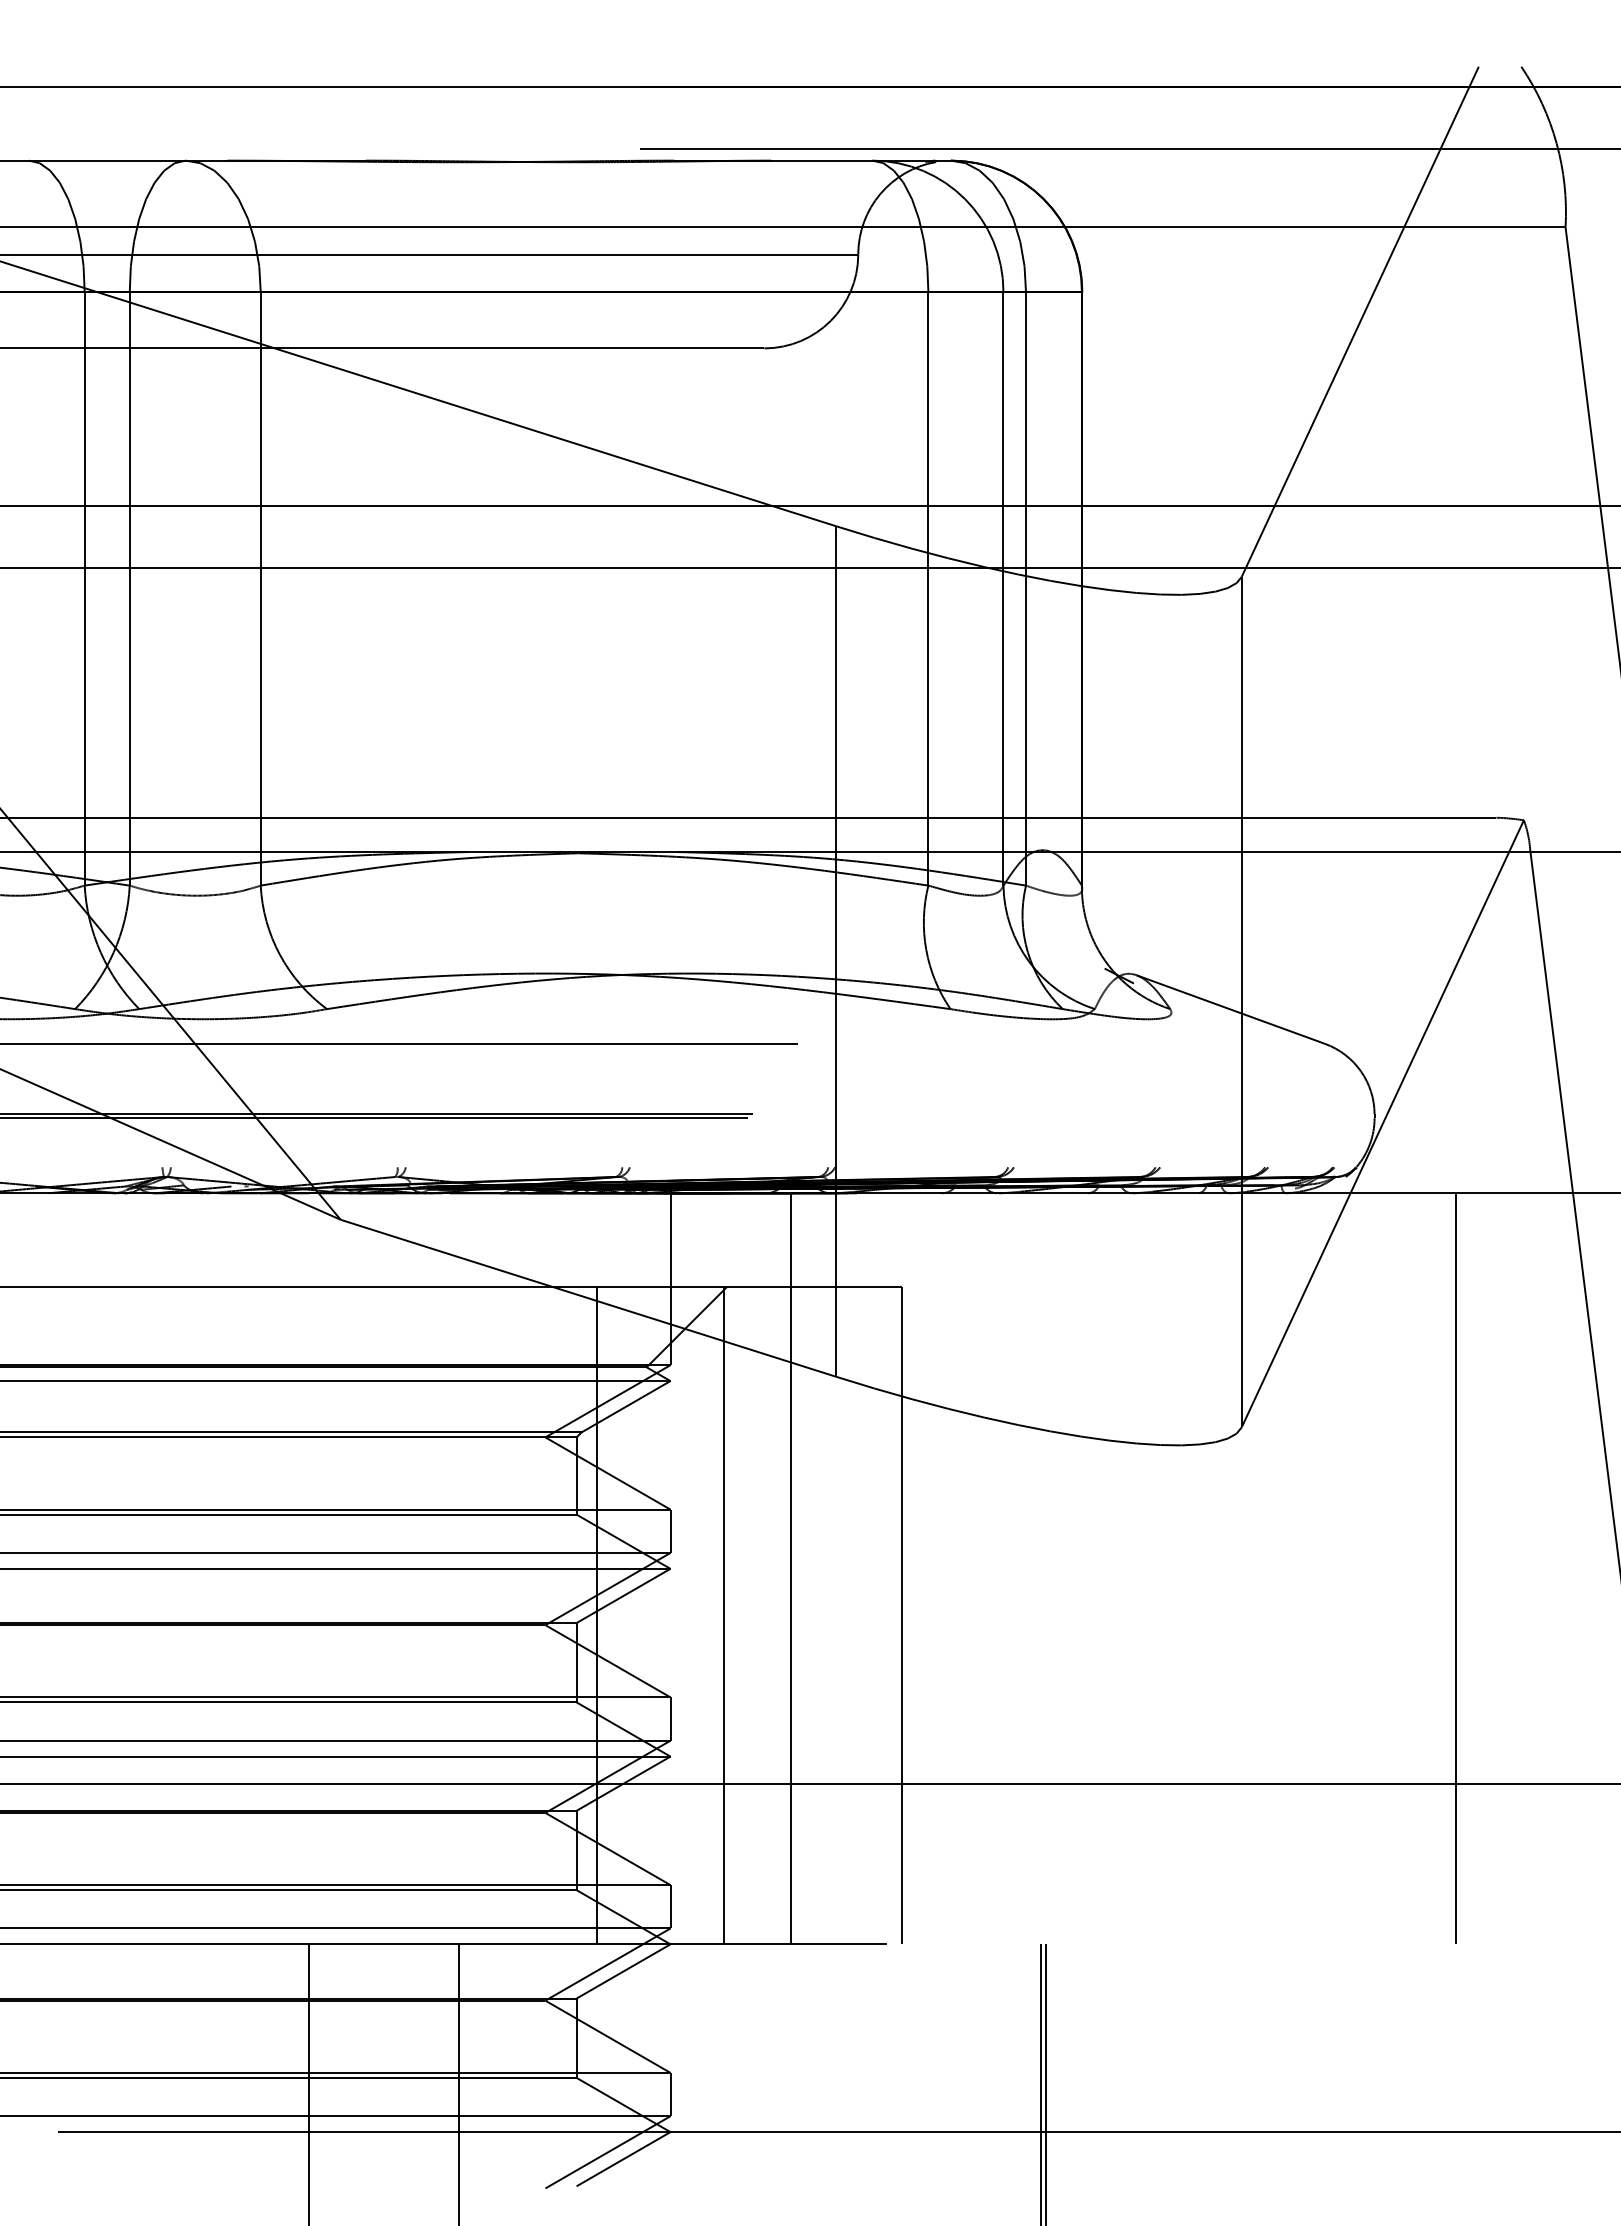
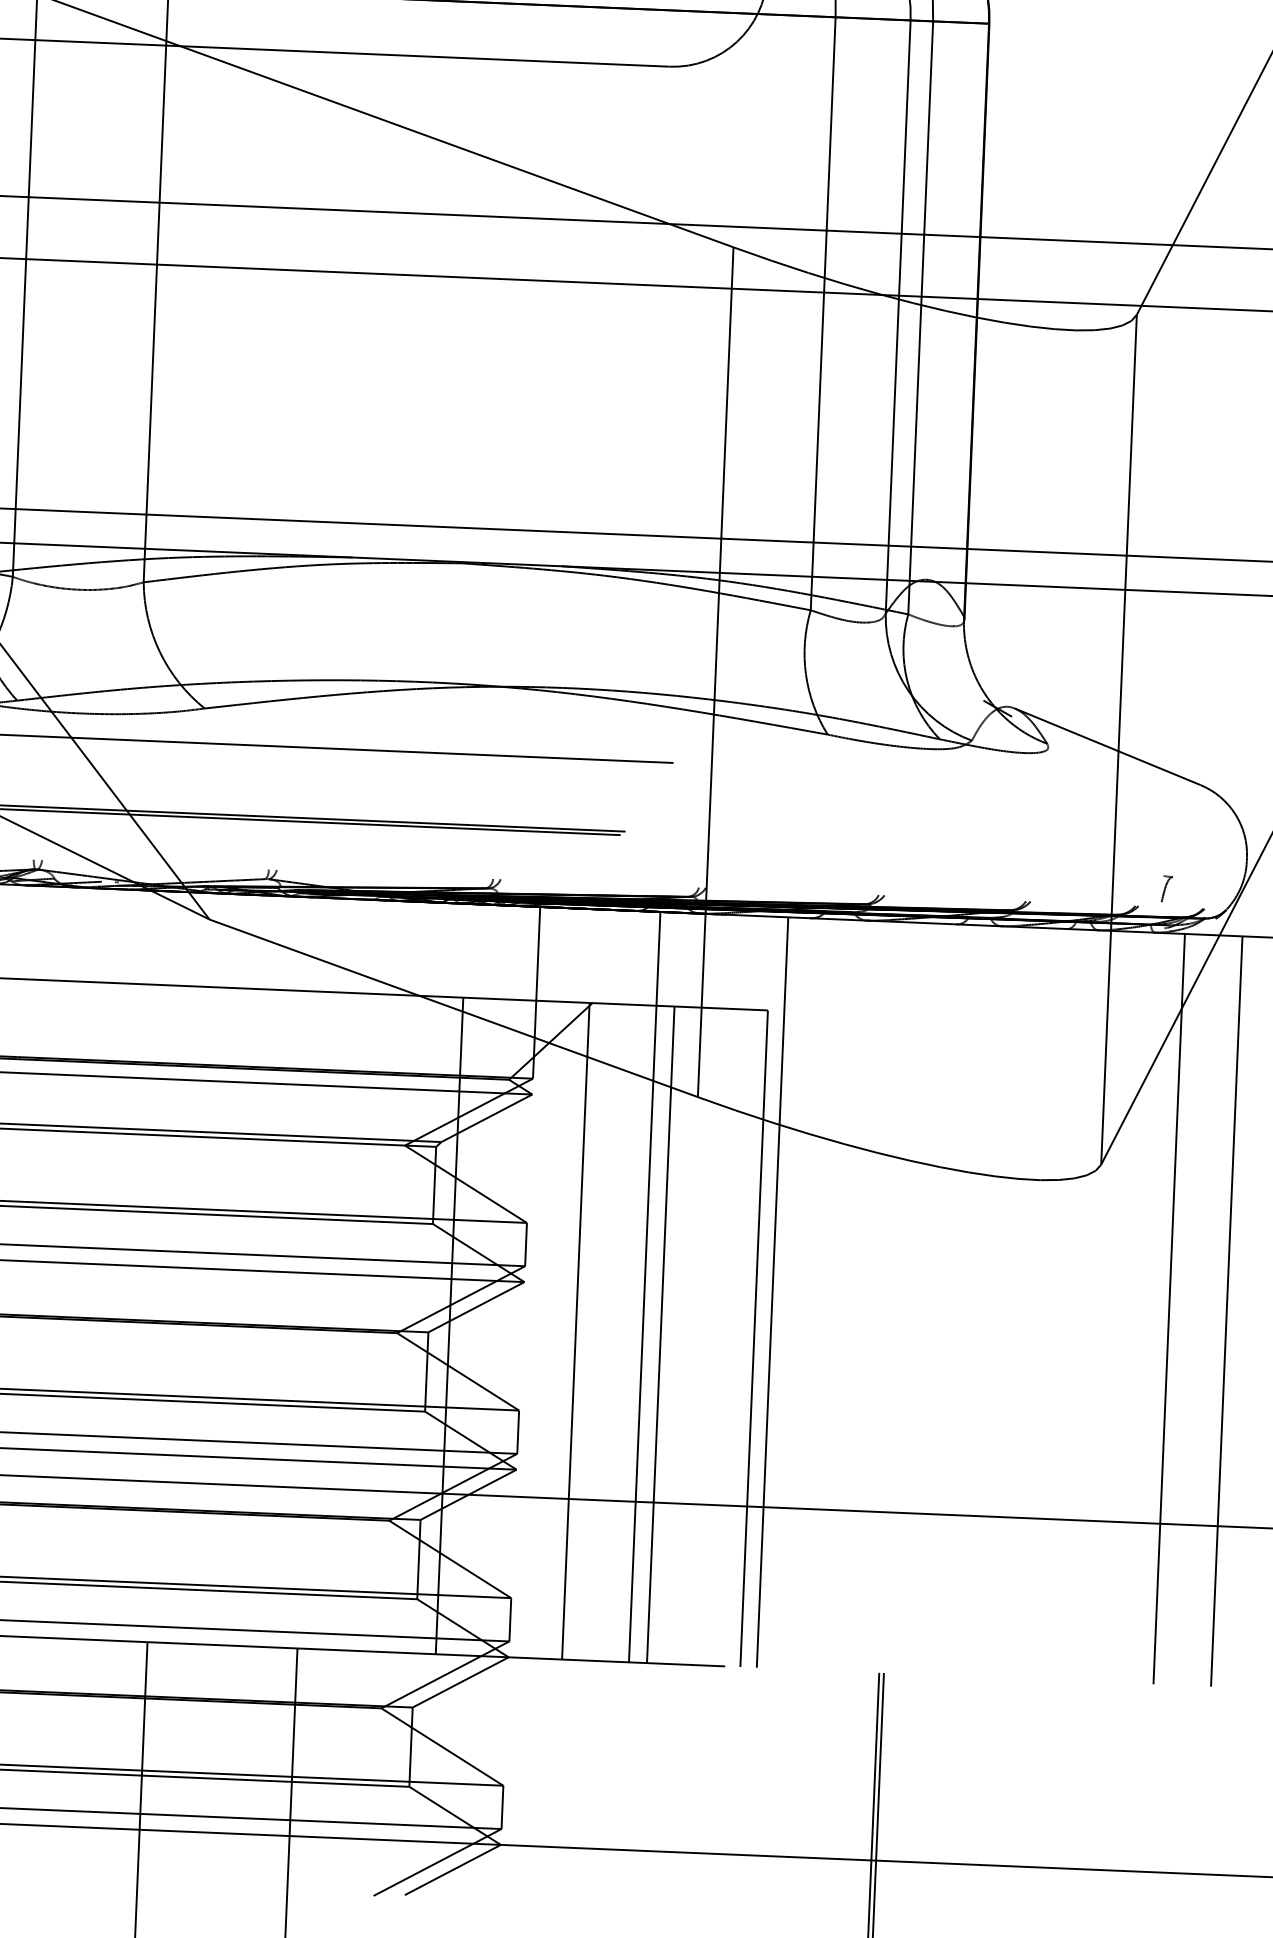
curve: (1295, 1148) -> (1166, 888), added
line: (918, 1568) -> (772, 1292), added
line: (1315, 1568) -> (1168, 1308), added
line: (1373, 1568) -> (1226, 1311), added
line: (808, 1615) -> (660, 1334), added

